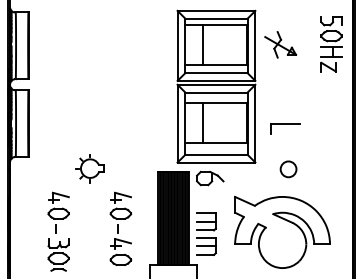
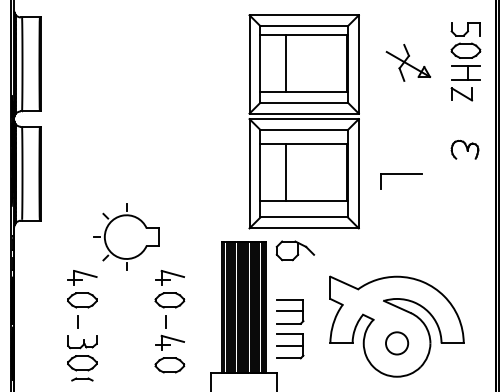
part: (280, 44) -> (408, 62), moved
part: (330, 106) -> (464, 149), added
part: (90, 168) -> (127, 236), size x1.67
circle: (288, 169) -> (396, 343), moved

